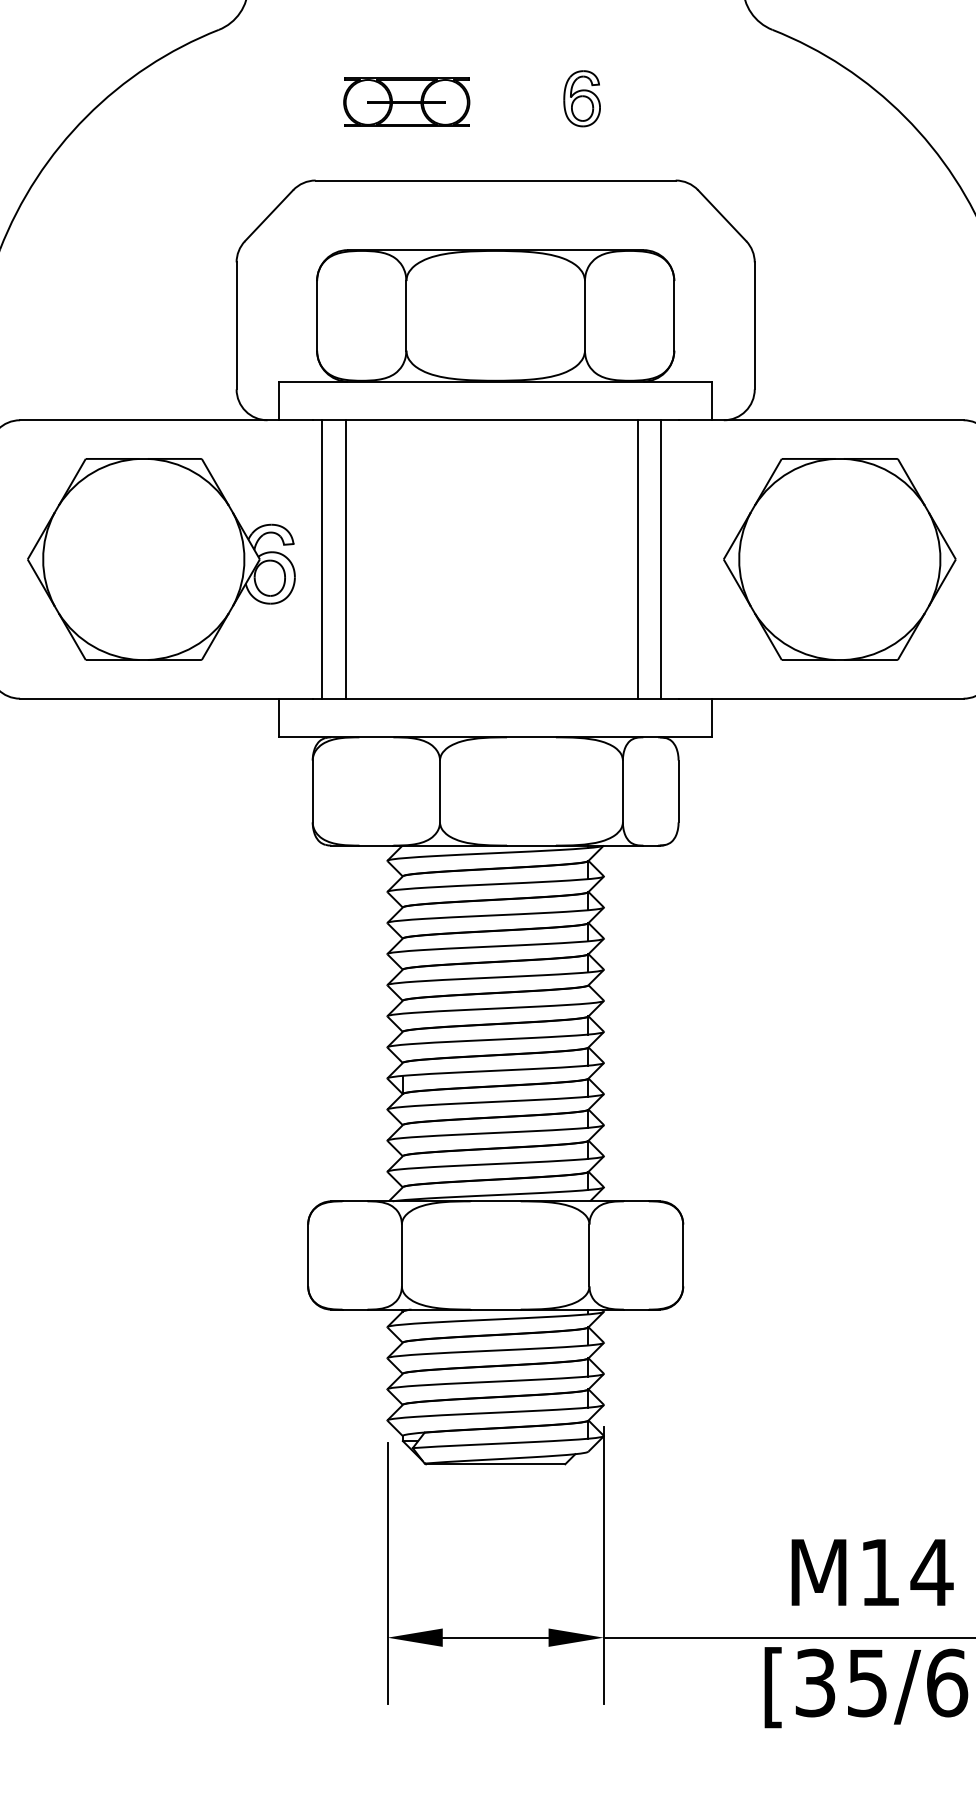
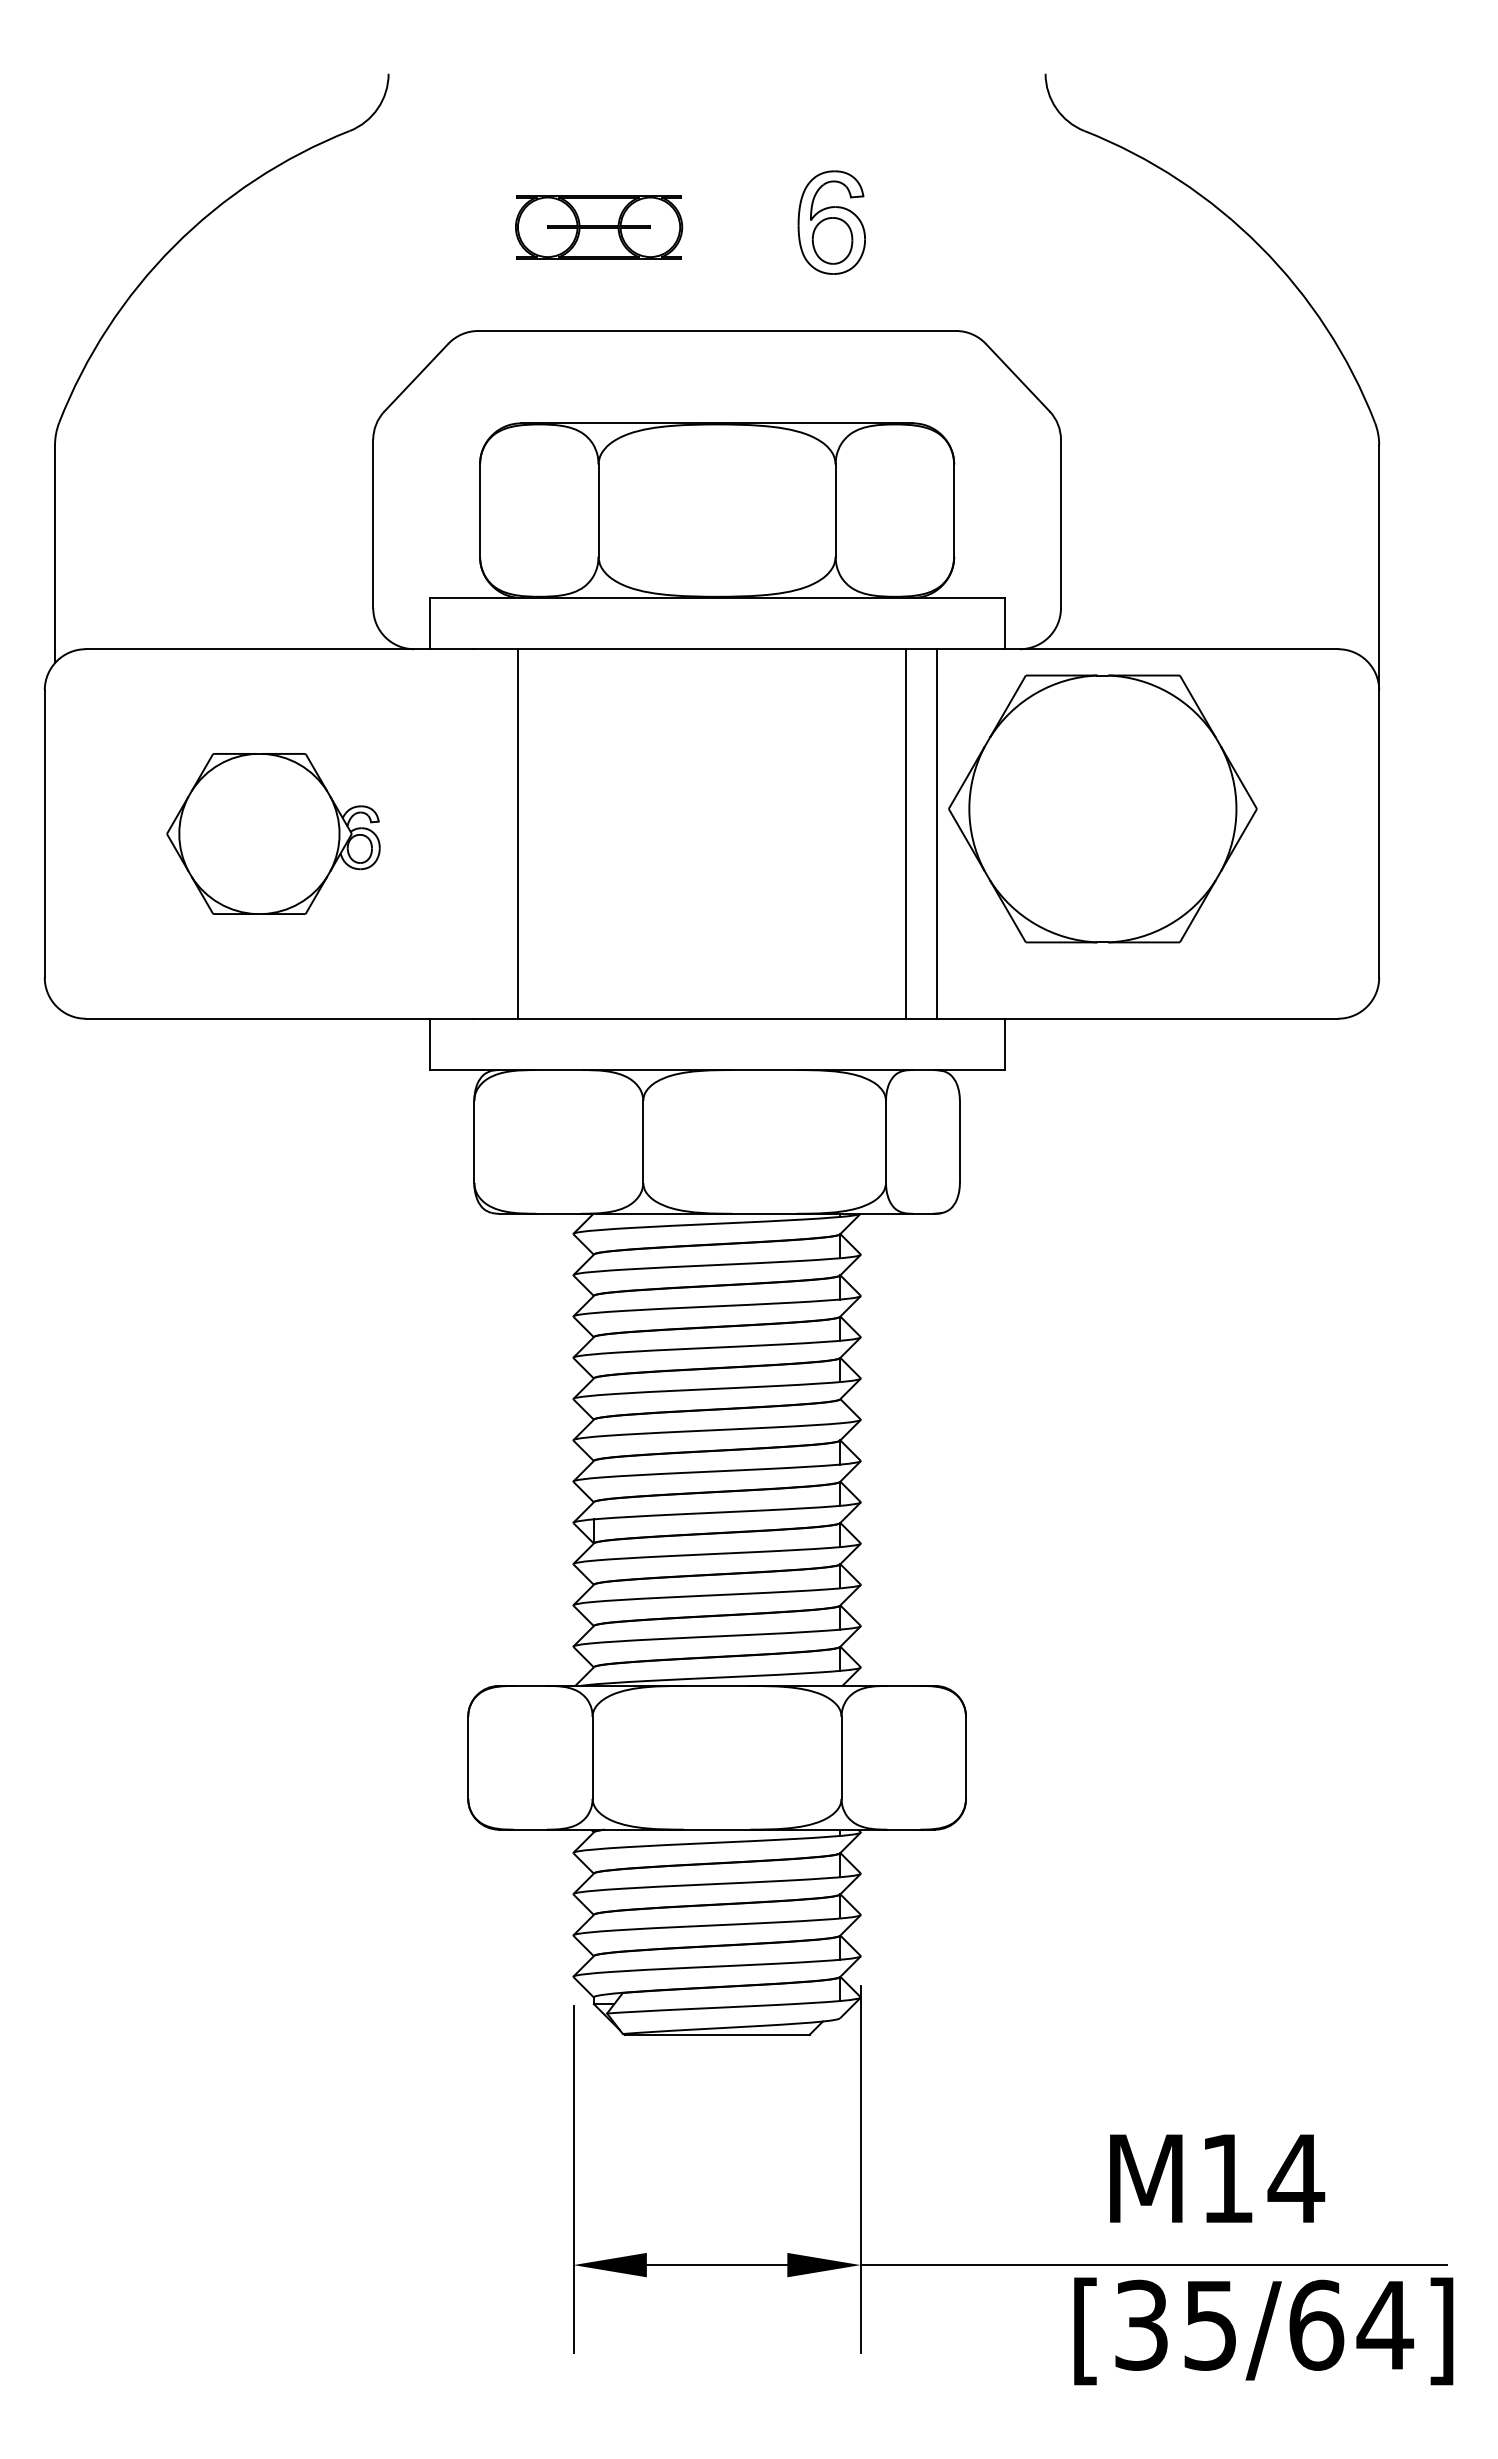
part: (581, 98) -> (831, 221), size x1.4
part: (161, 559) -> (273, 833), size x0.6
line: (322, 559) -> (487, 833), removed
part: (839, 559) -> (1102, 808), moved

